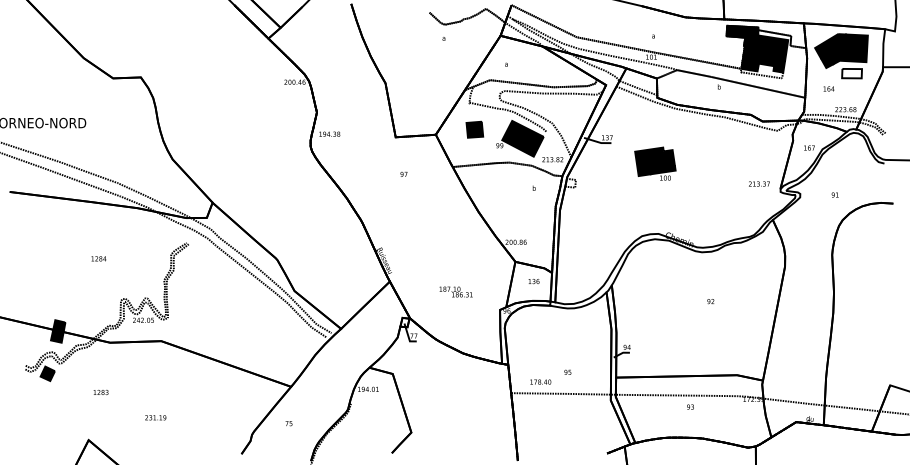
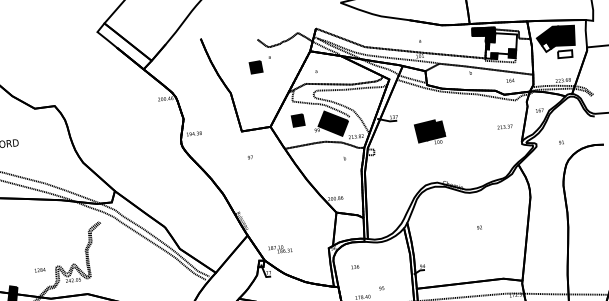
part: (423, 50) -> (255, 67), added
fill: (764, 52) -> (500, 45), removed
fill: (826, 61) -> (546, 47), removed
text: (828, 88) -> (510, 80), moved
text: (759, 183) -> (505, 126), moved
text: (98, 258) -> (39, 269), moved
text: (533, 281) -> (354, 267), moved
text: (455, 291) -> (279, 248), moved

